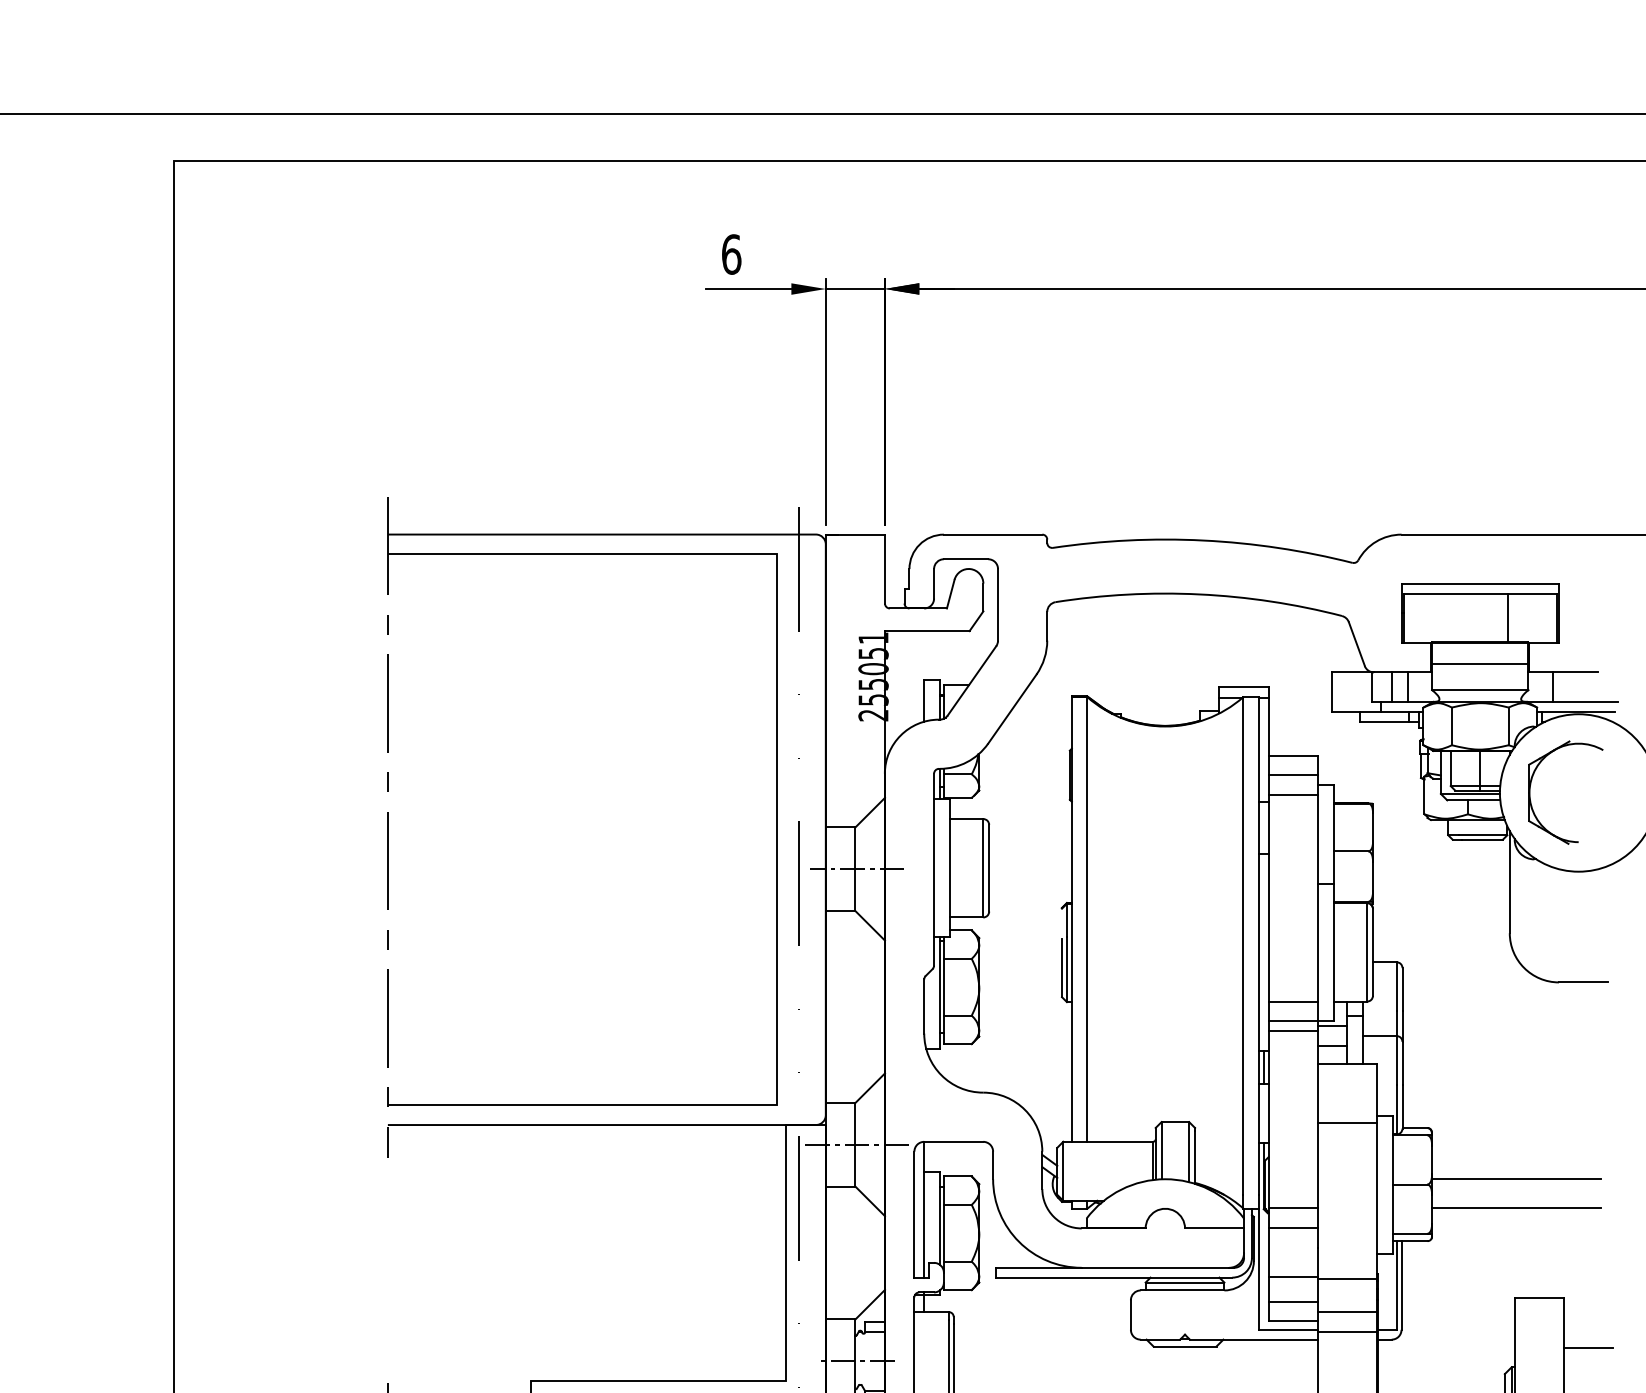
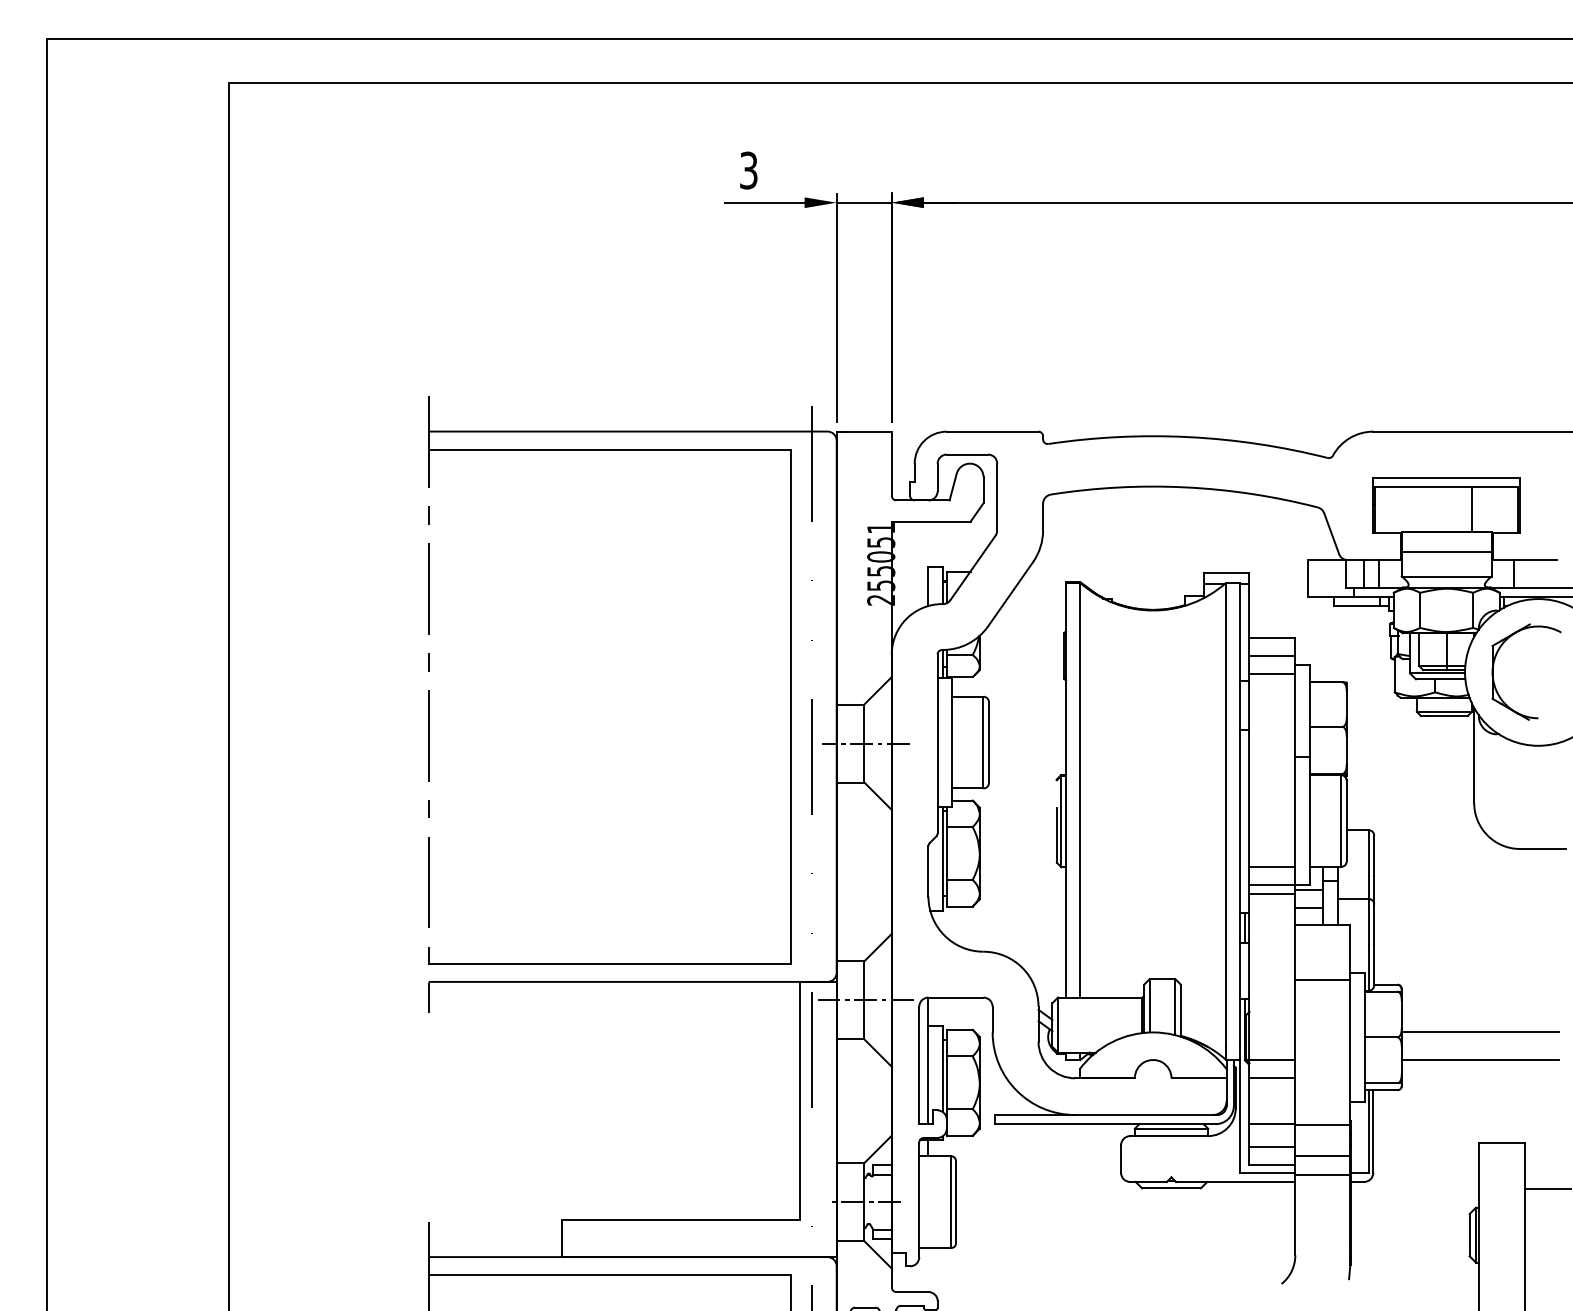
text: (732, 254) -> (749, 170), 6 -> 3

